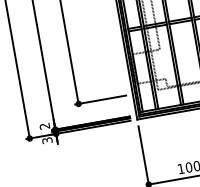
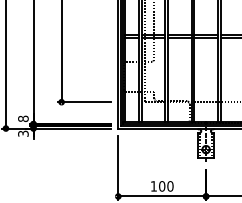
text: (44, 125) -> (23, 118), 2 -> 8

